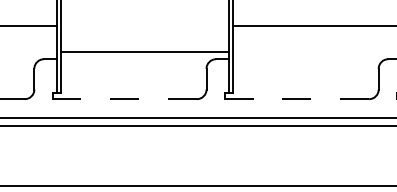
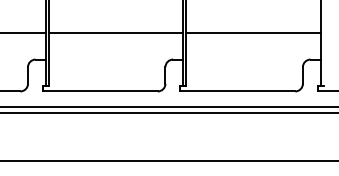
line: (145, 51) -> (116, 32), moved
line: (123, 99) -> (99, 91), dashed -> solid
line: (296, 99) -> (237, 91), dashed -> solid

